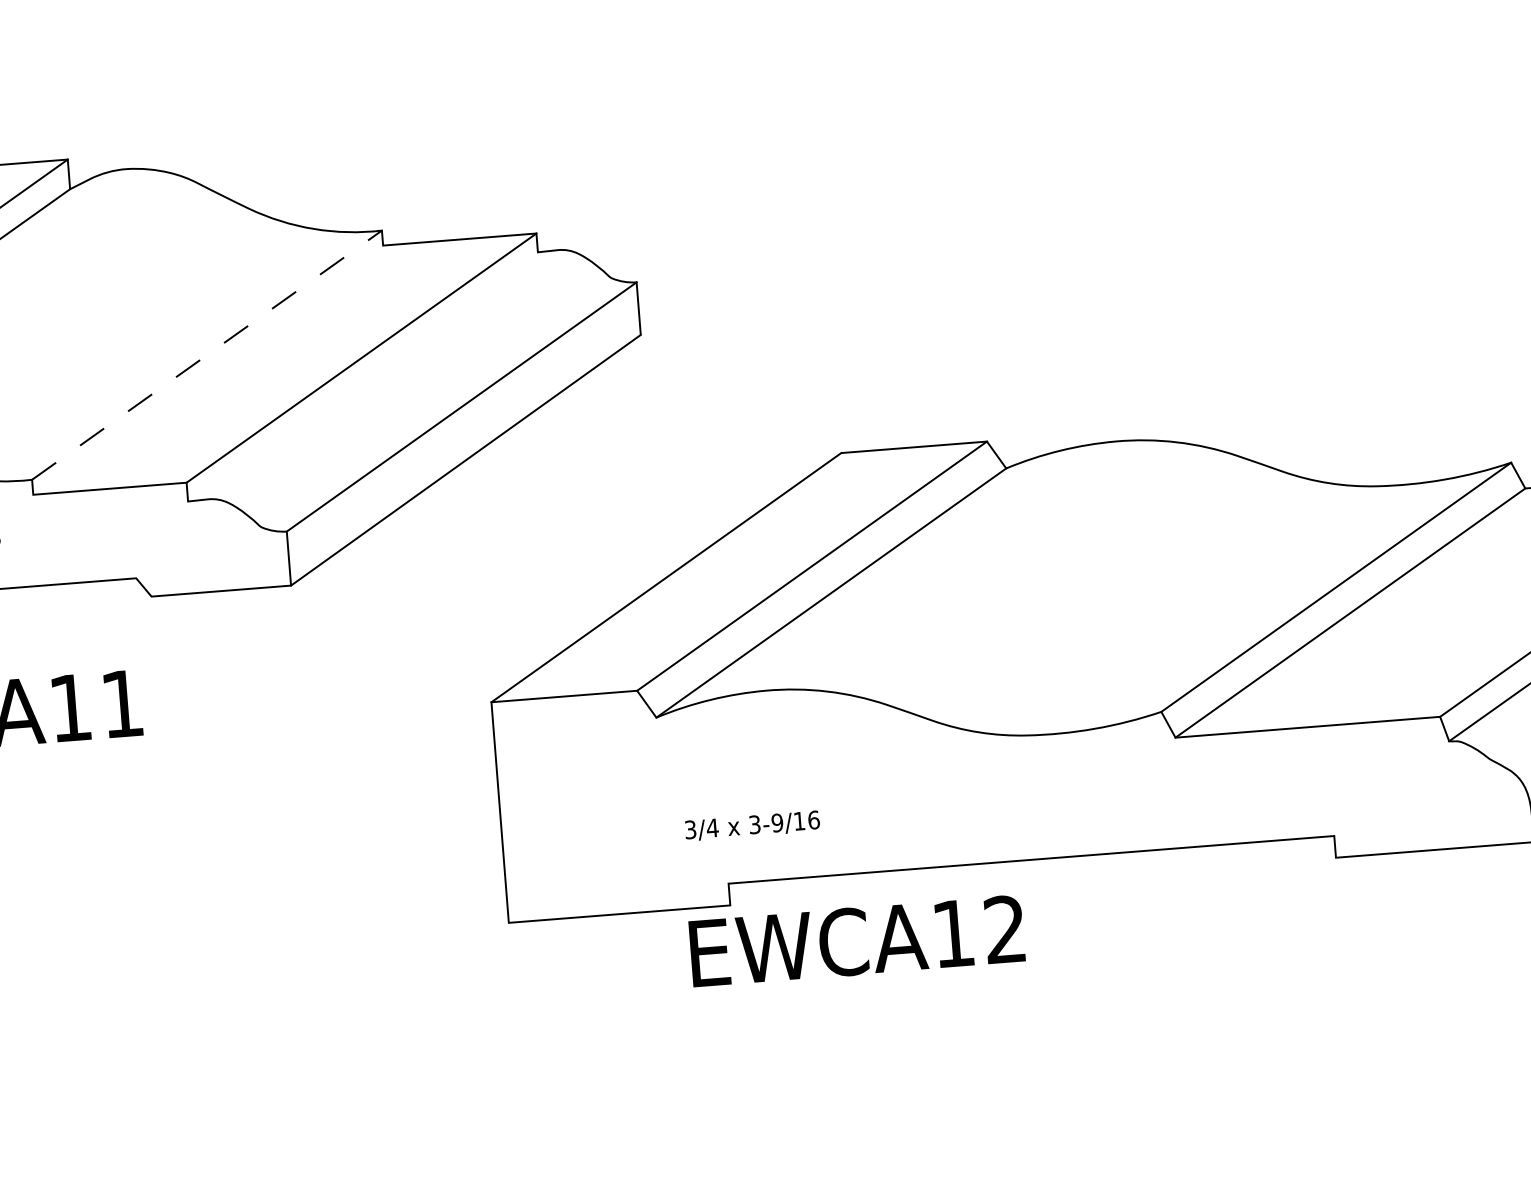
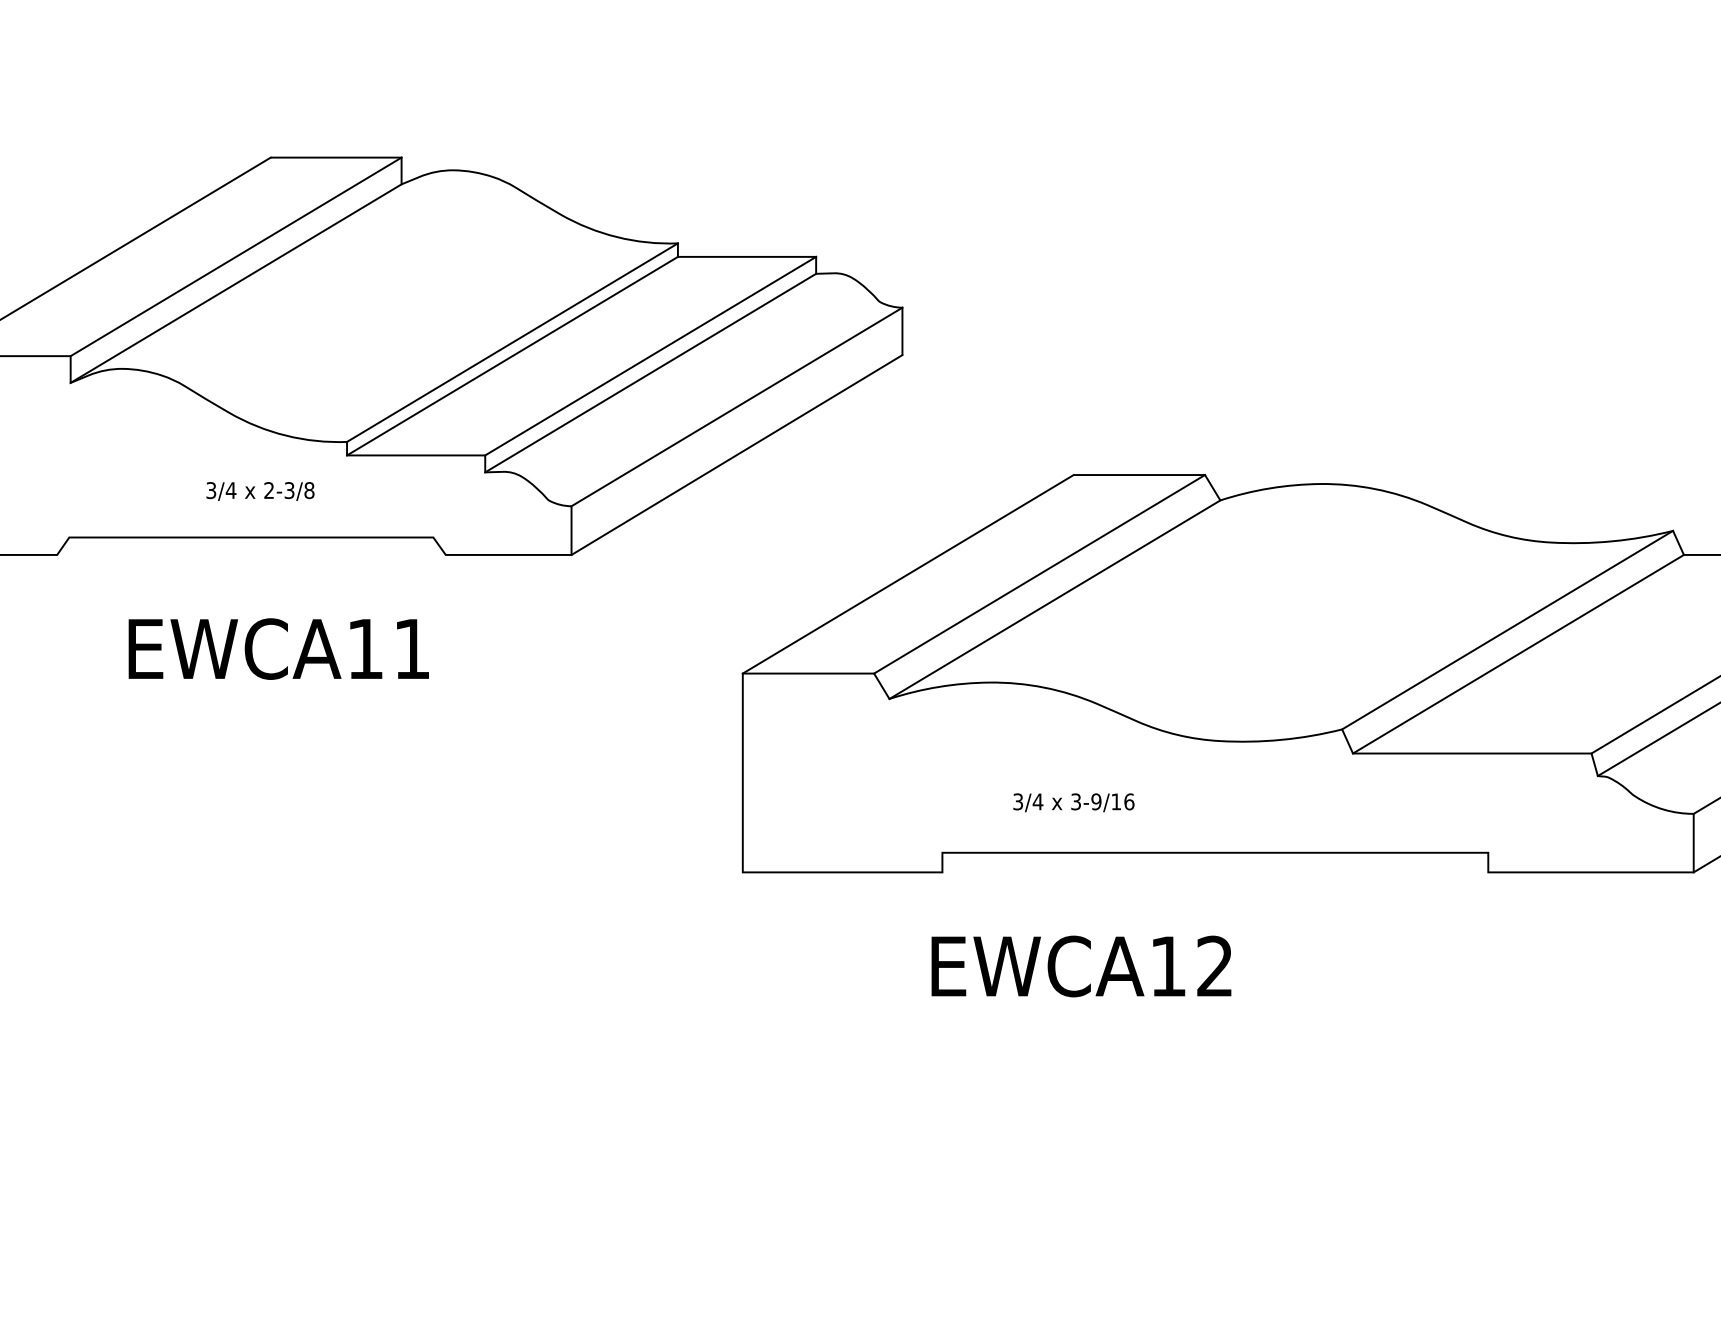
line: (207, 355) -> (512, 342), dashed -> solid
line: (208, 369) -> (512, 355), added
line: (362, 376) -> (650, 372), added
text: (752, 825) -> (1073, 802), moved
text: (857, 941) -> (1081, 966), moved

